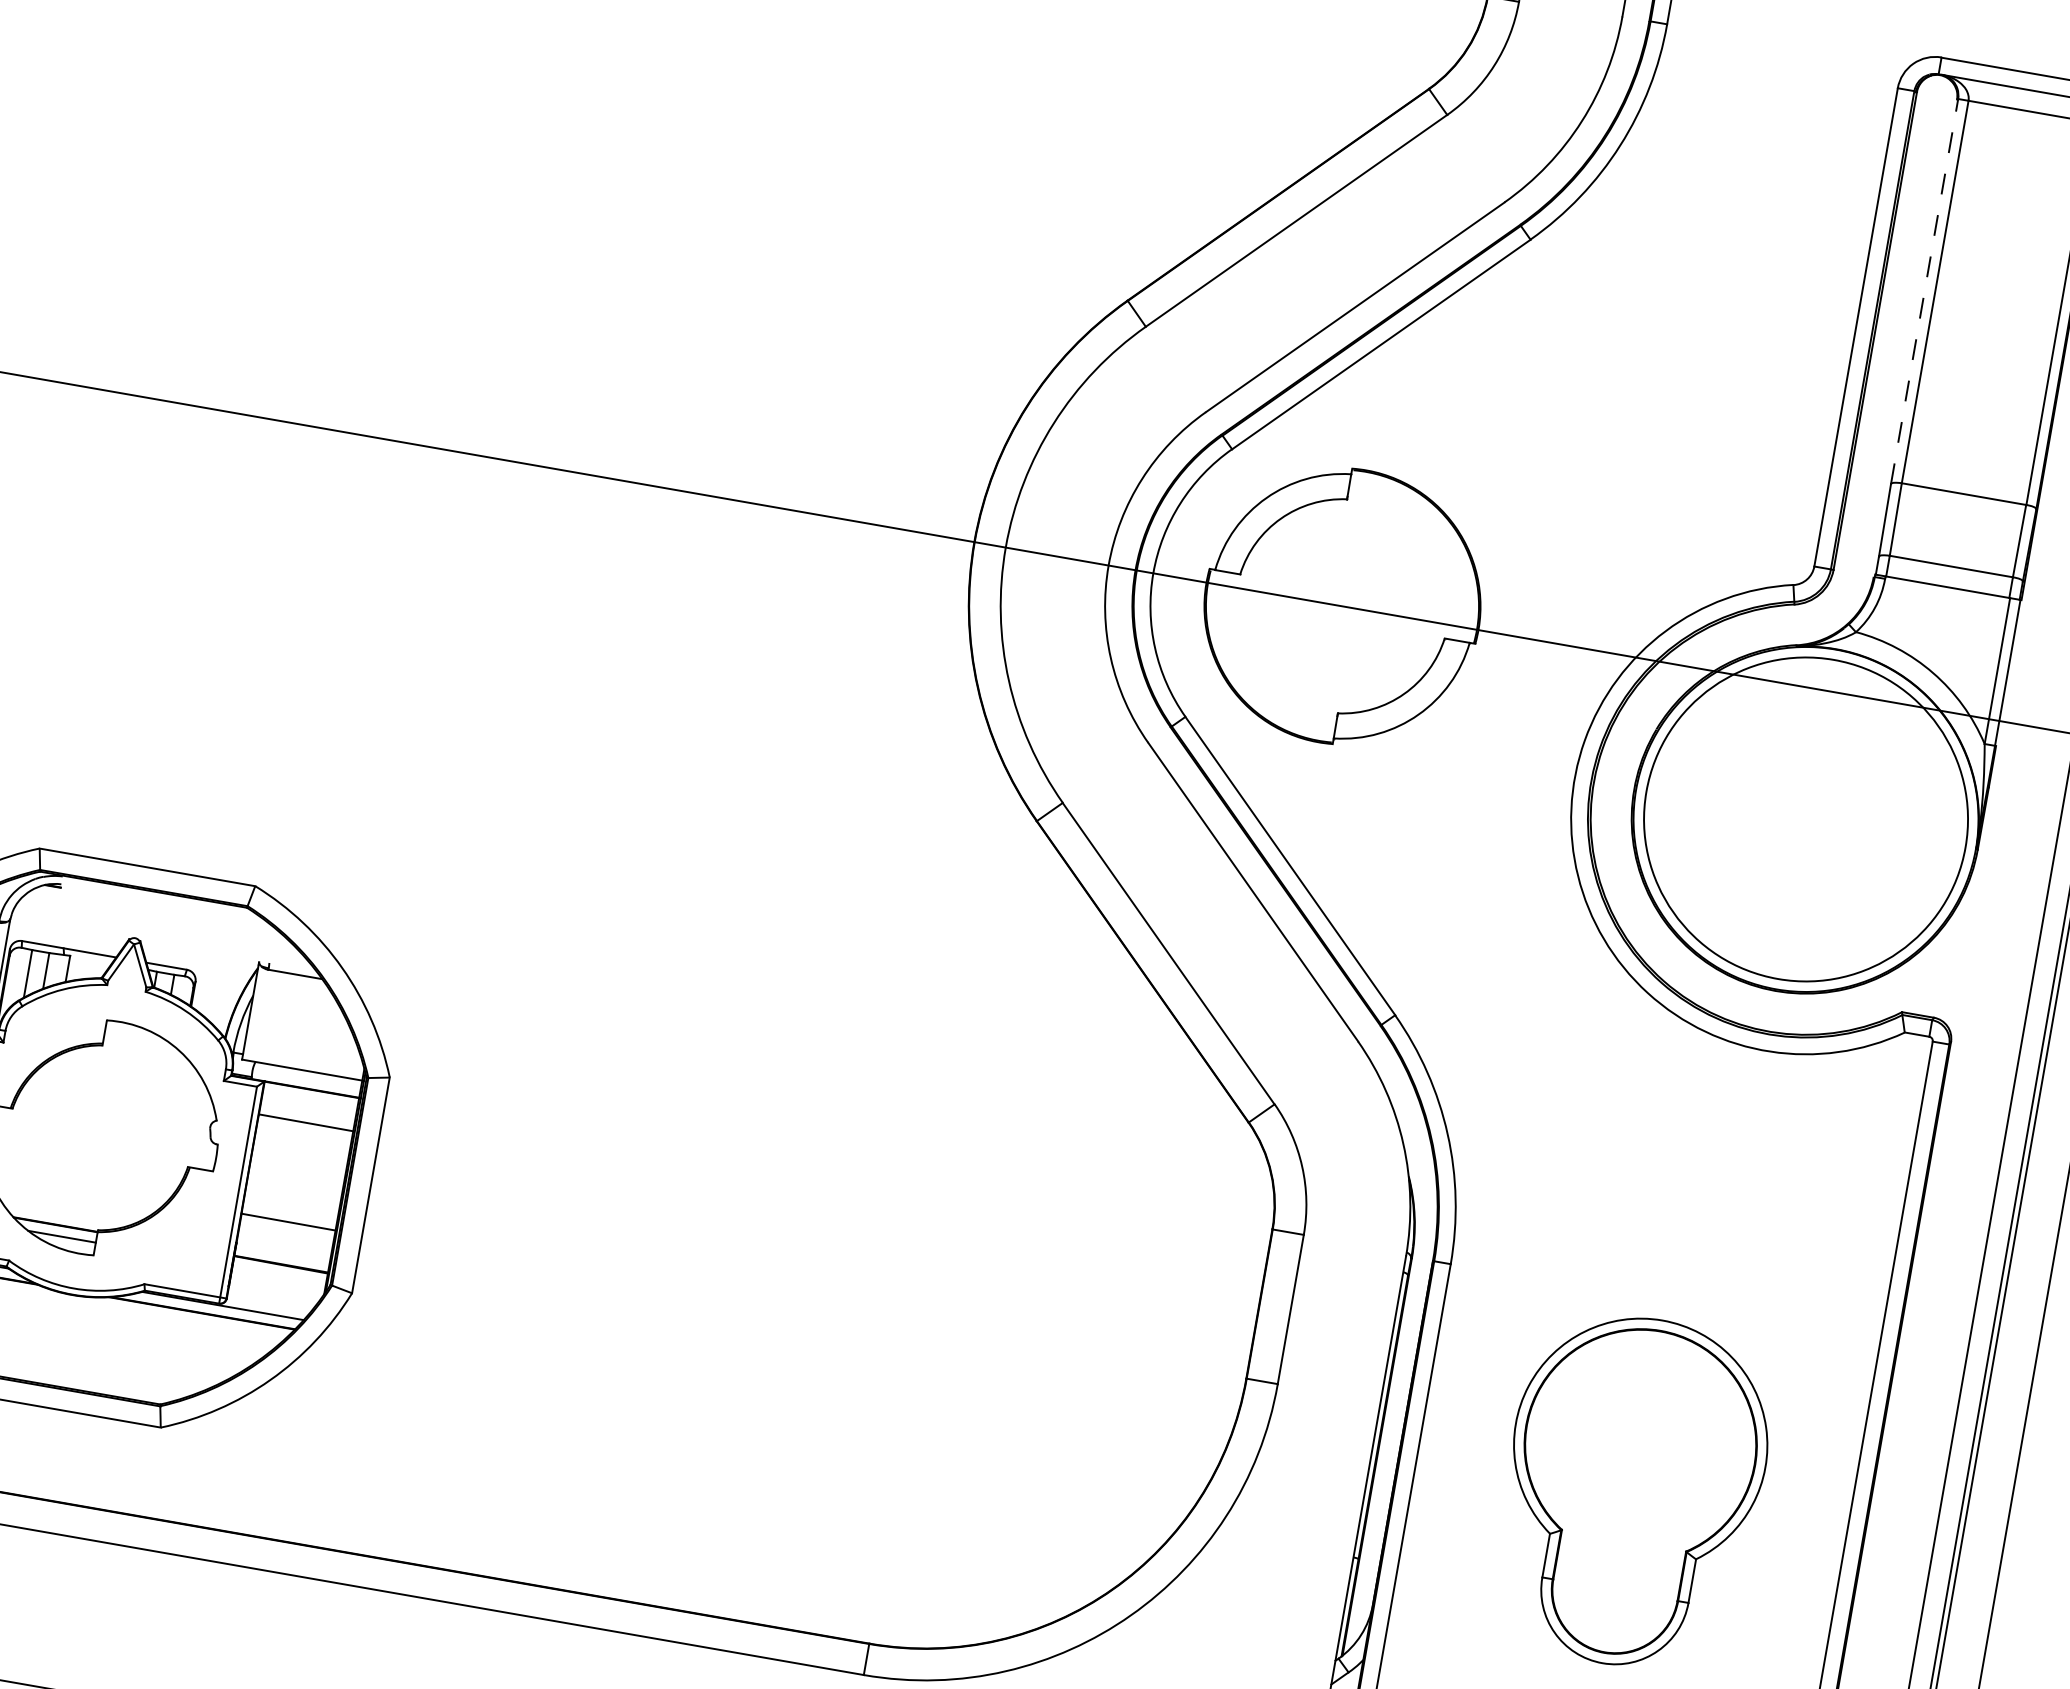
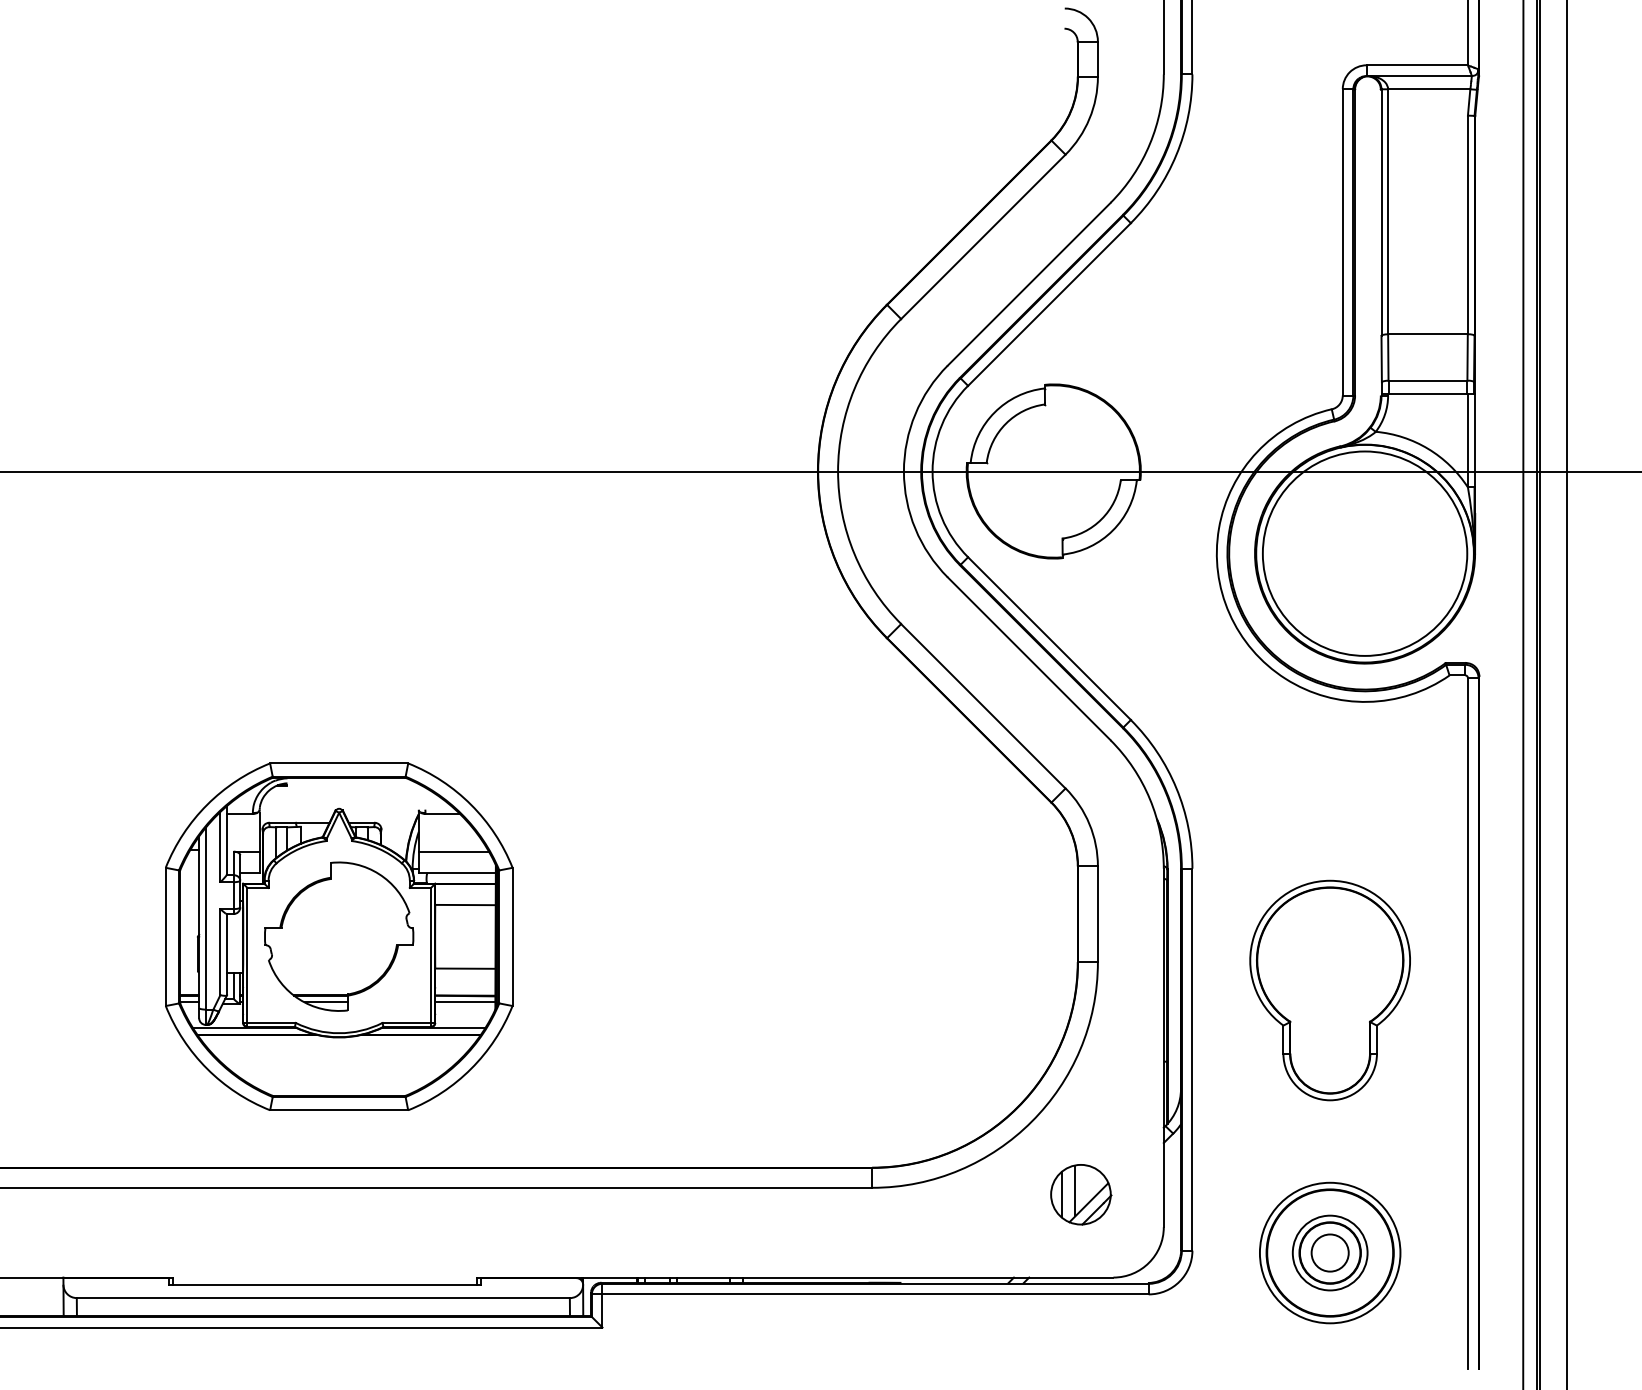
line: (1924, 291) -> (1381, 212), dashed -> solid
line: (301, 1035) -> (453, 851), added
line: (279, 1274) -> (465, 1002), added

